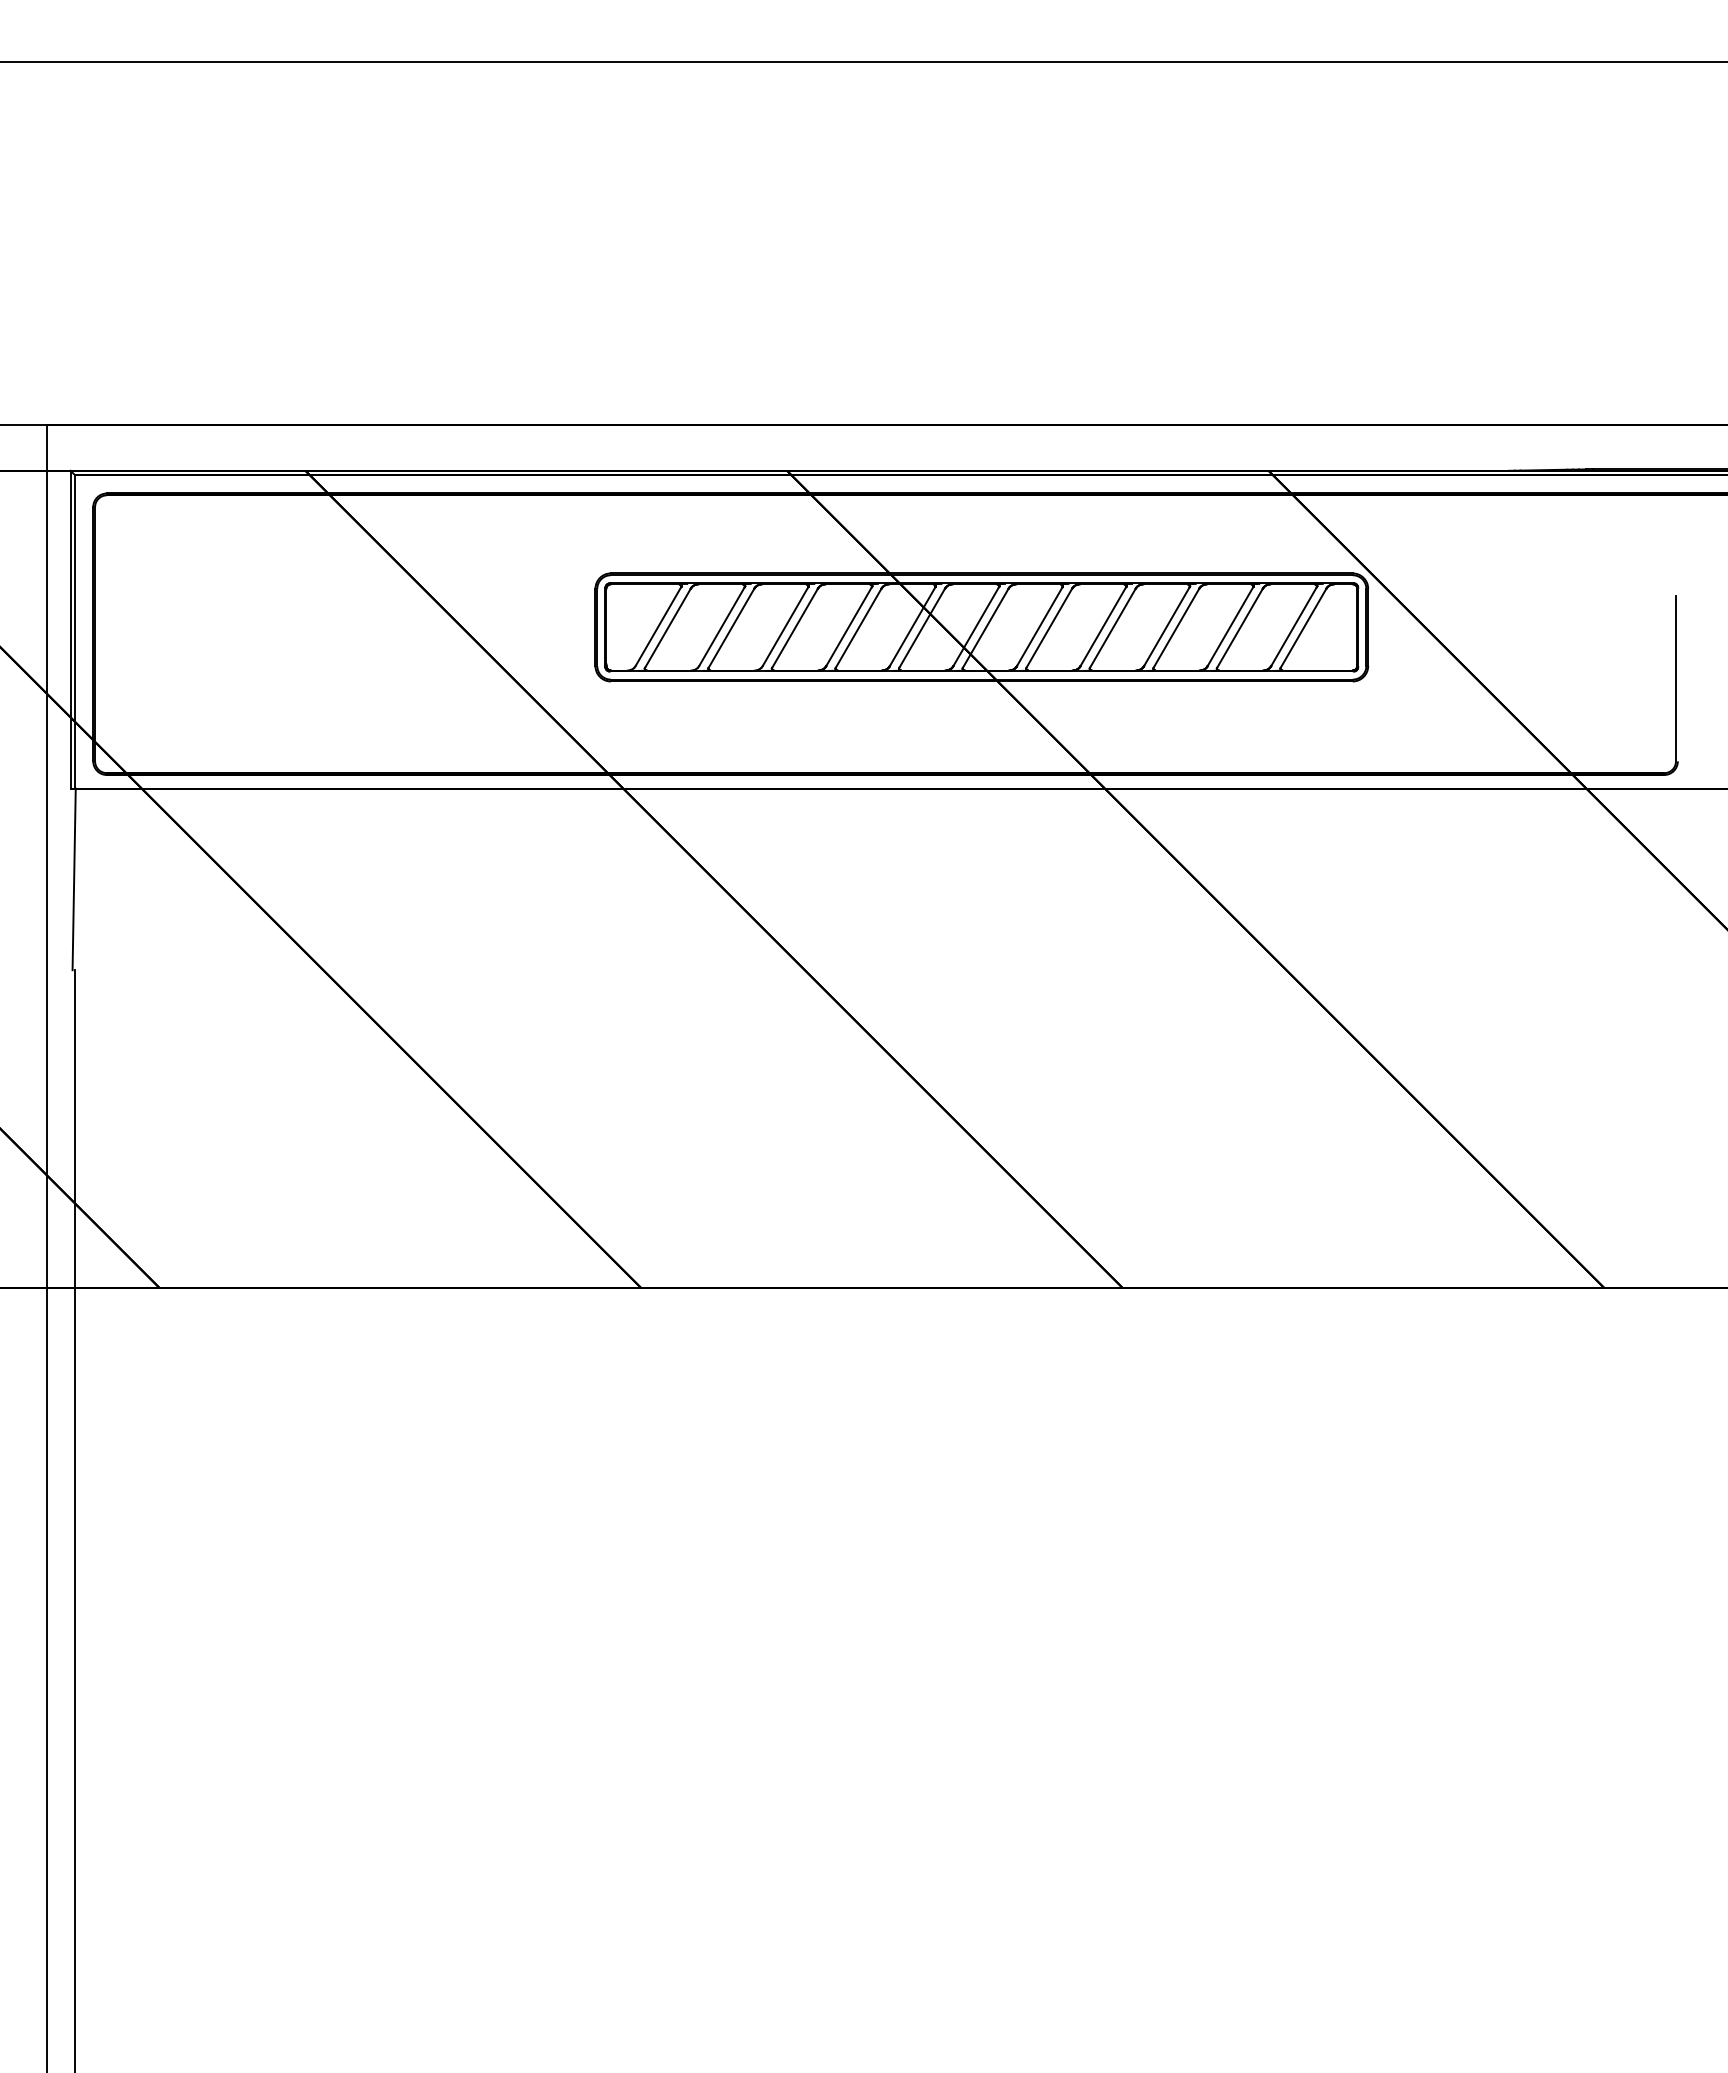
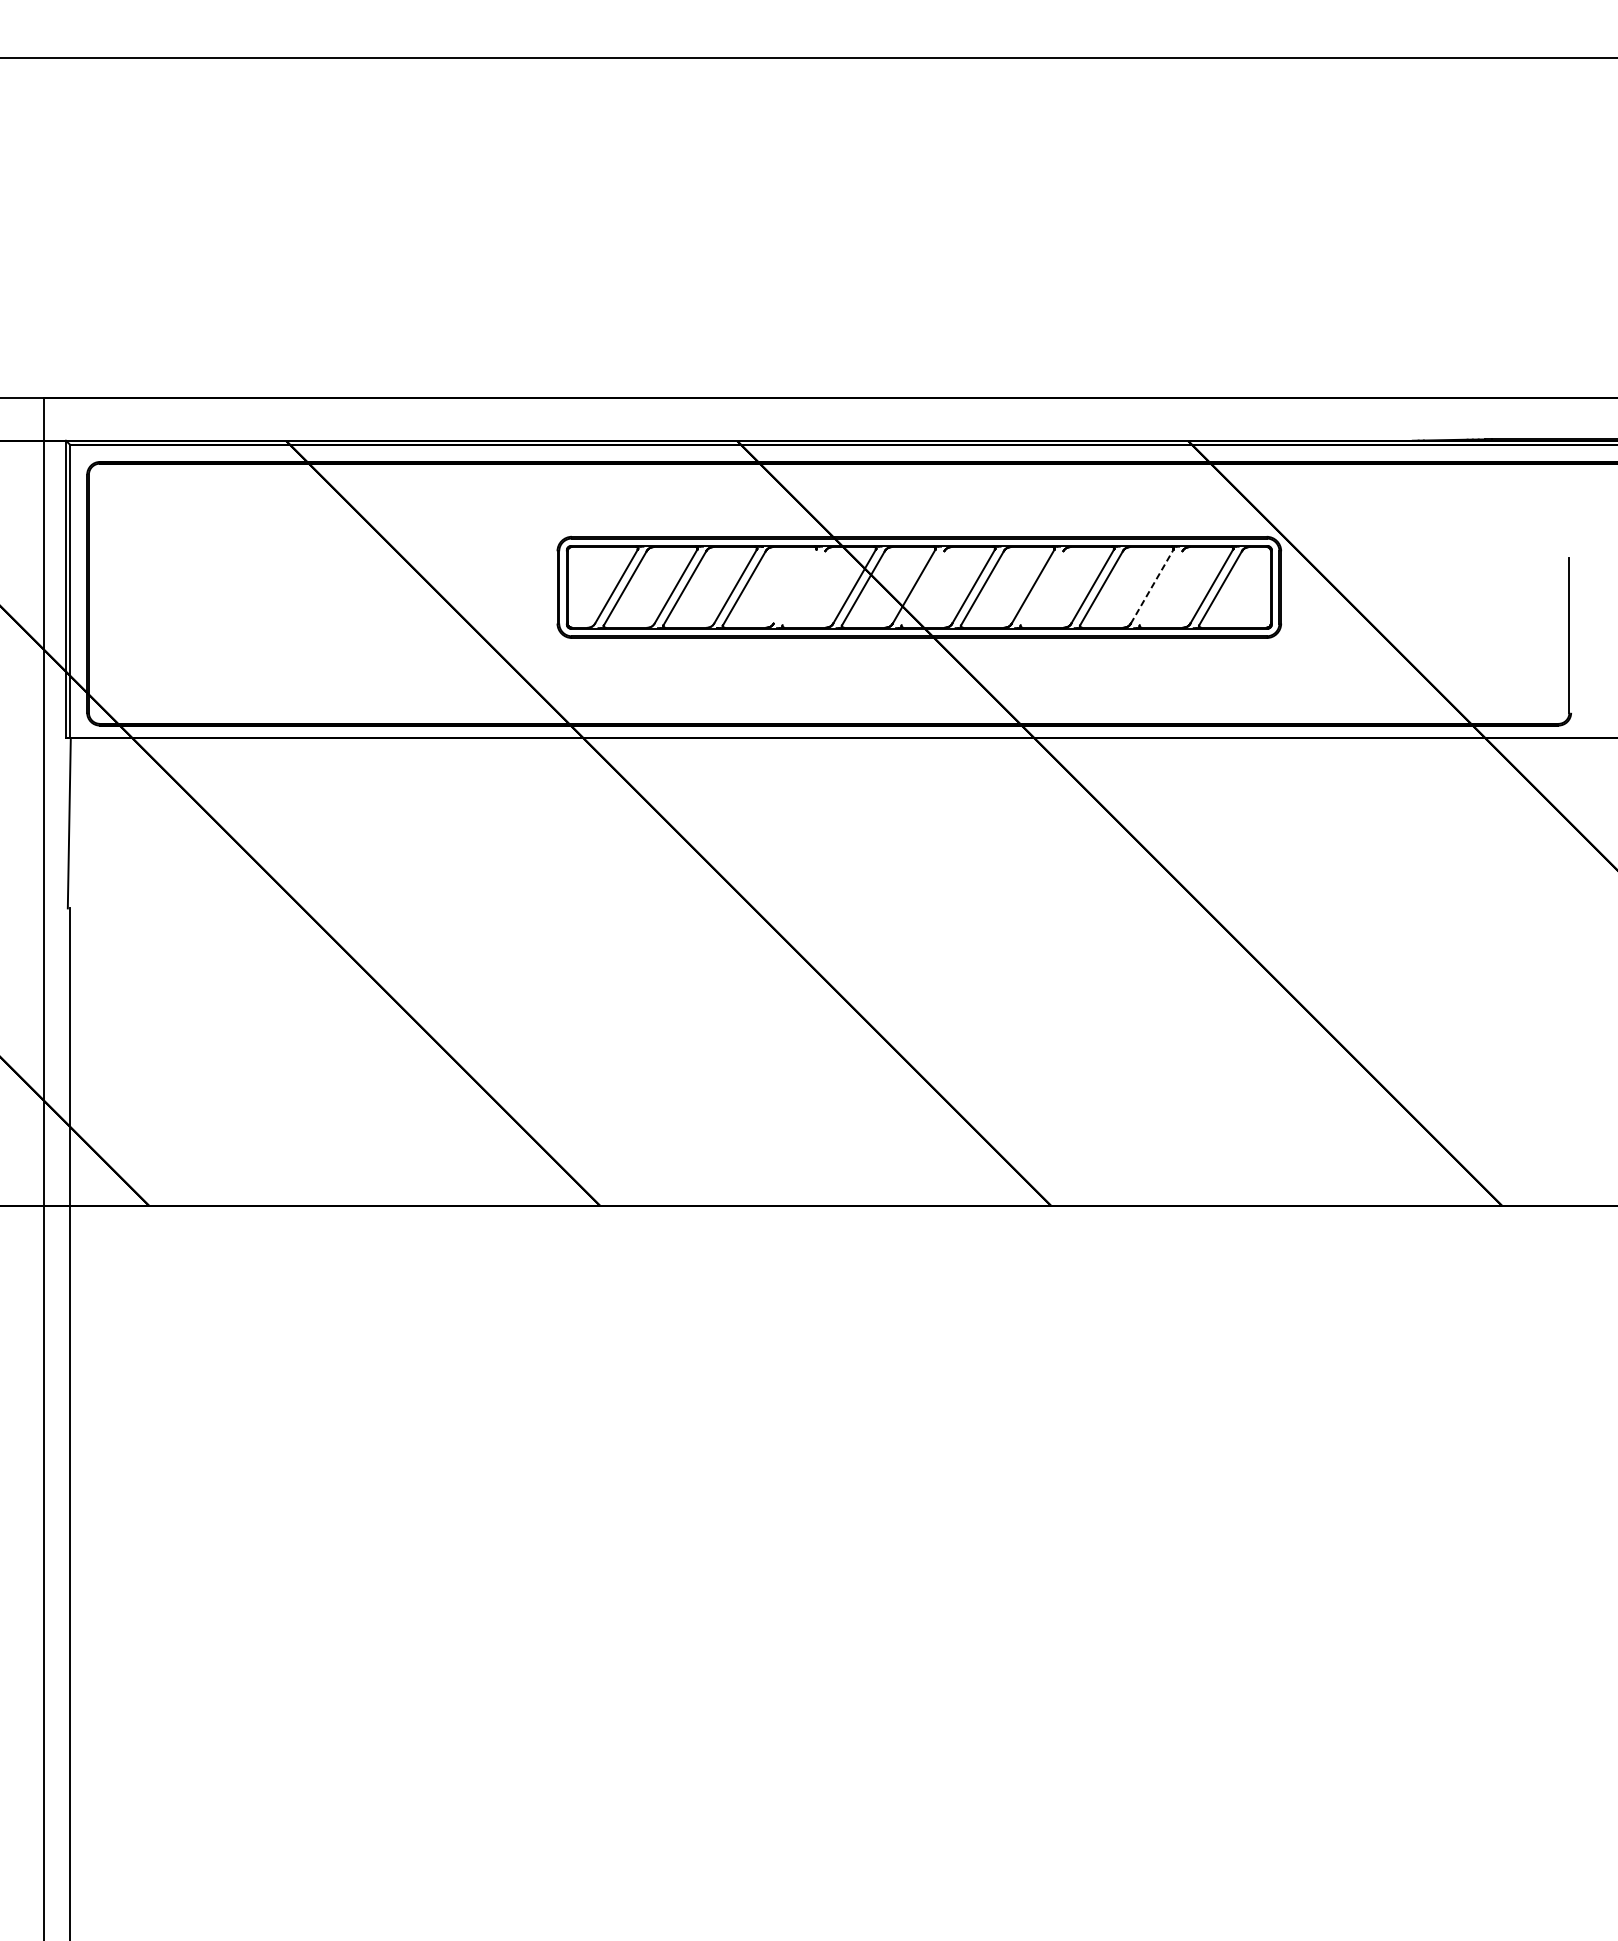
line: (849, 626) -> (795, 586), removed
line: (1230, 626) -> (1152, 586), solid -> dashed
line: (858, 628) -> (803, 588), removed
line: (985, 628) -> (922, 588), removed
line: (1112, 628) -> (1041, 588), removed
line: (1239, 628) -> (1160, 588), removed

